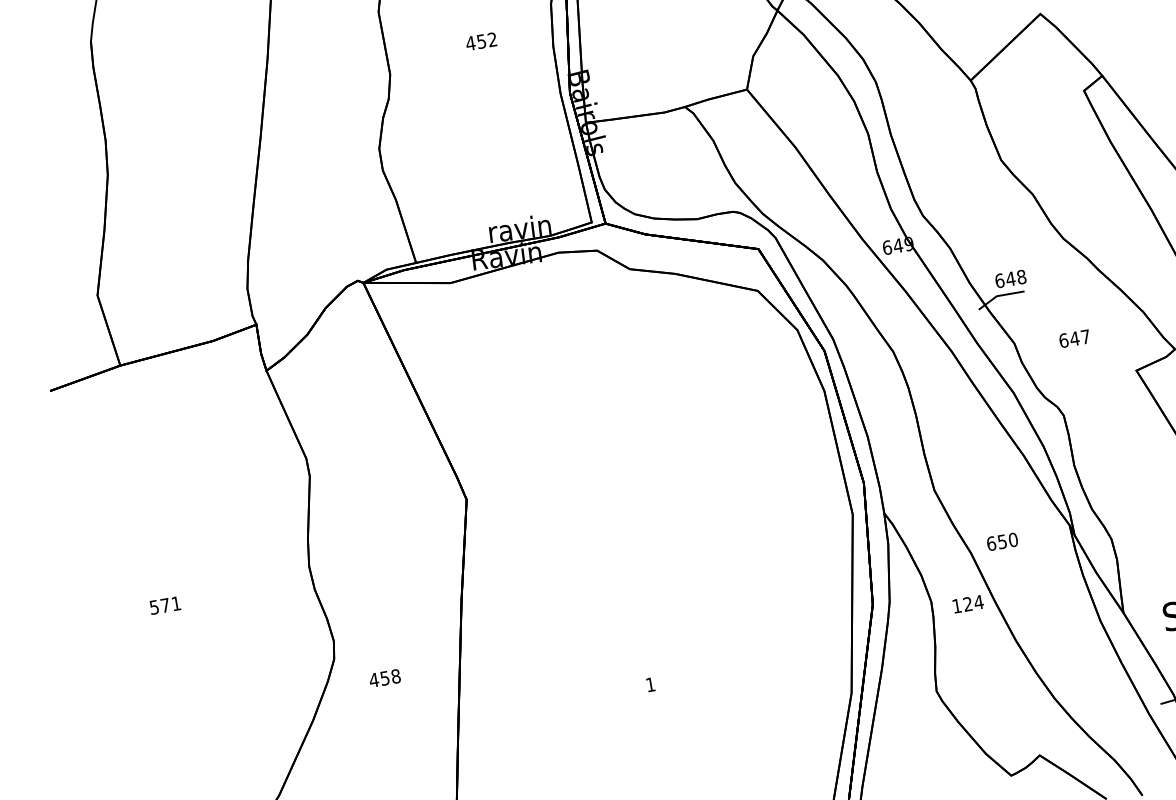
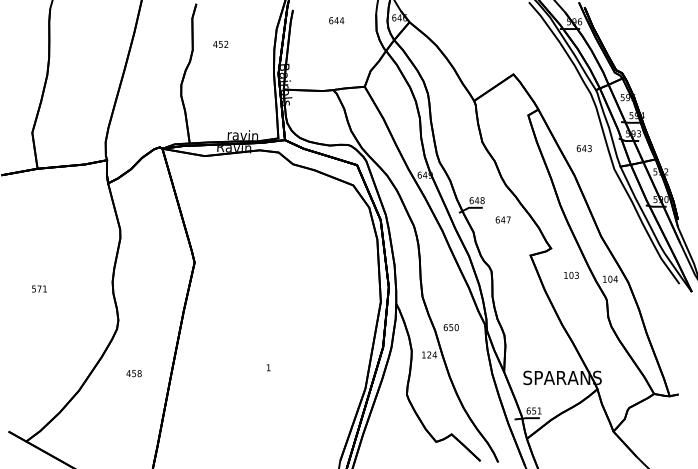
text: (480, 41) -> (220, 44), moved
text: (1073, 338) -> (502, 219), moved
text: (383, 678) -> (133, 373), moved

